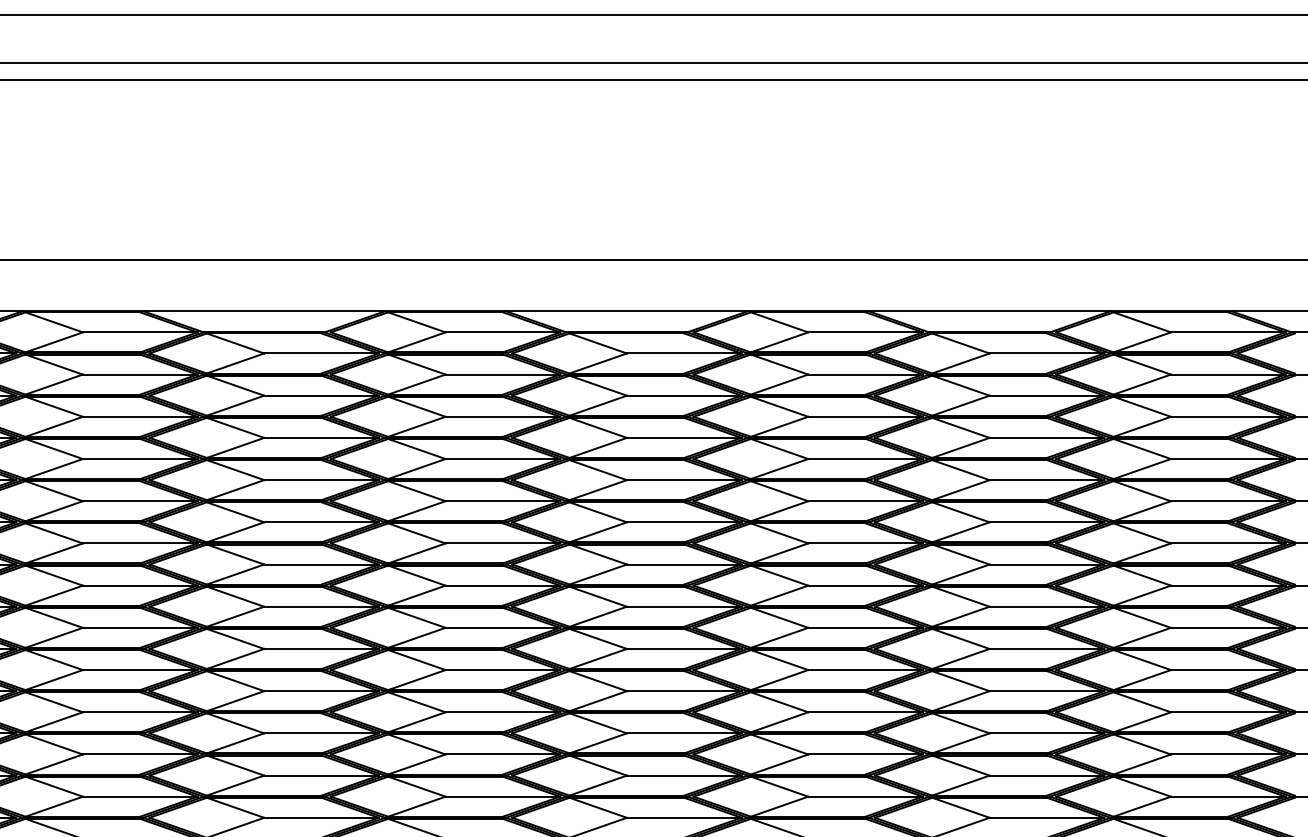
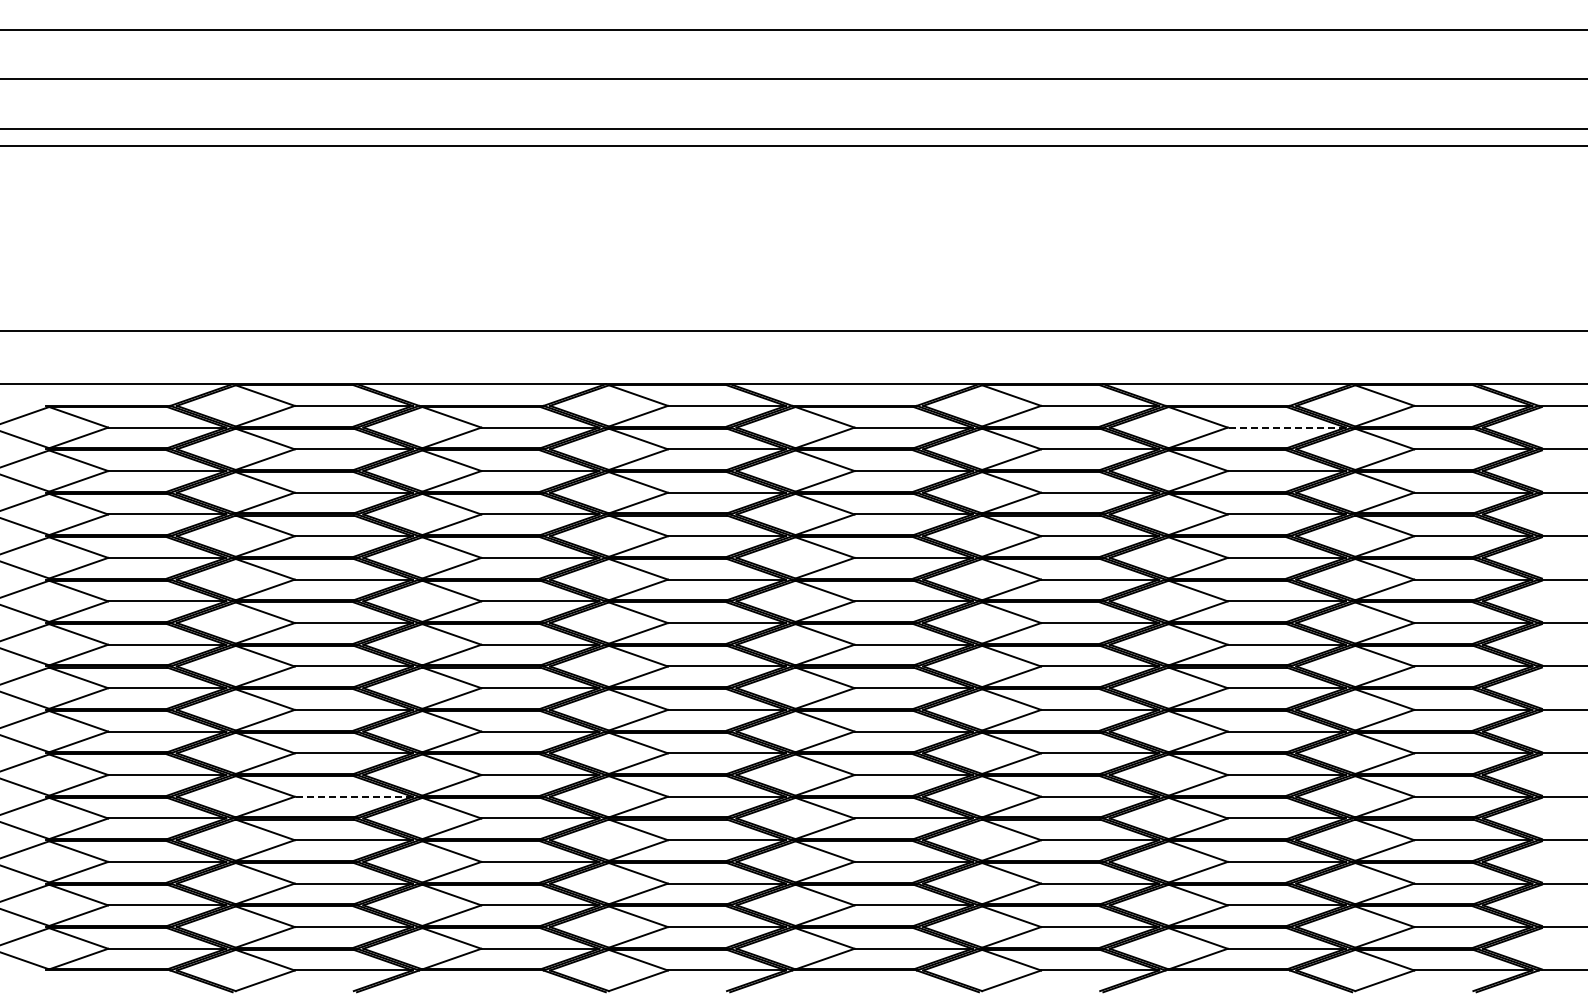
line: (1046, 353) -> (1286, 427), solid -> dashed
line: (139, 712) -> (353, 796), solid -> dashed

